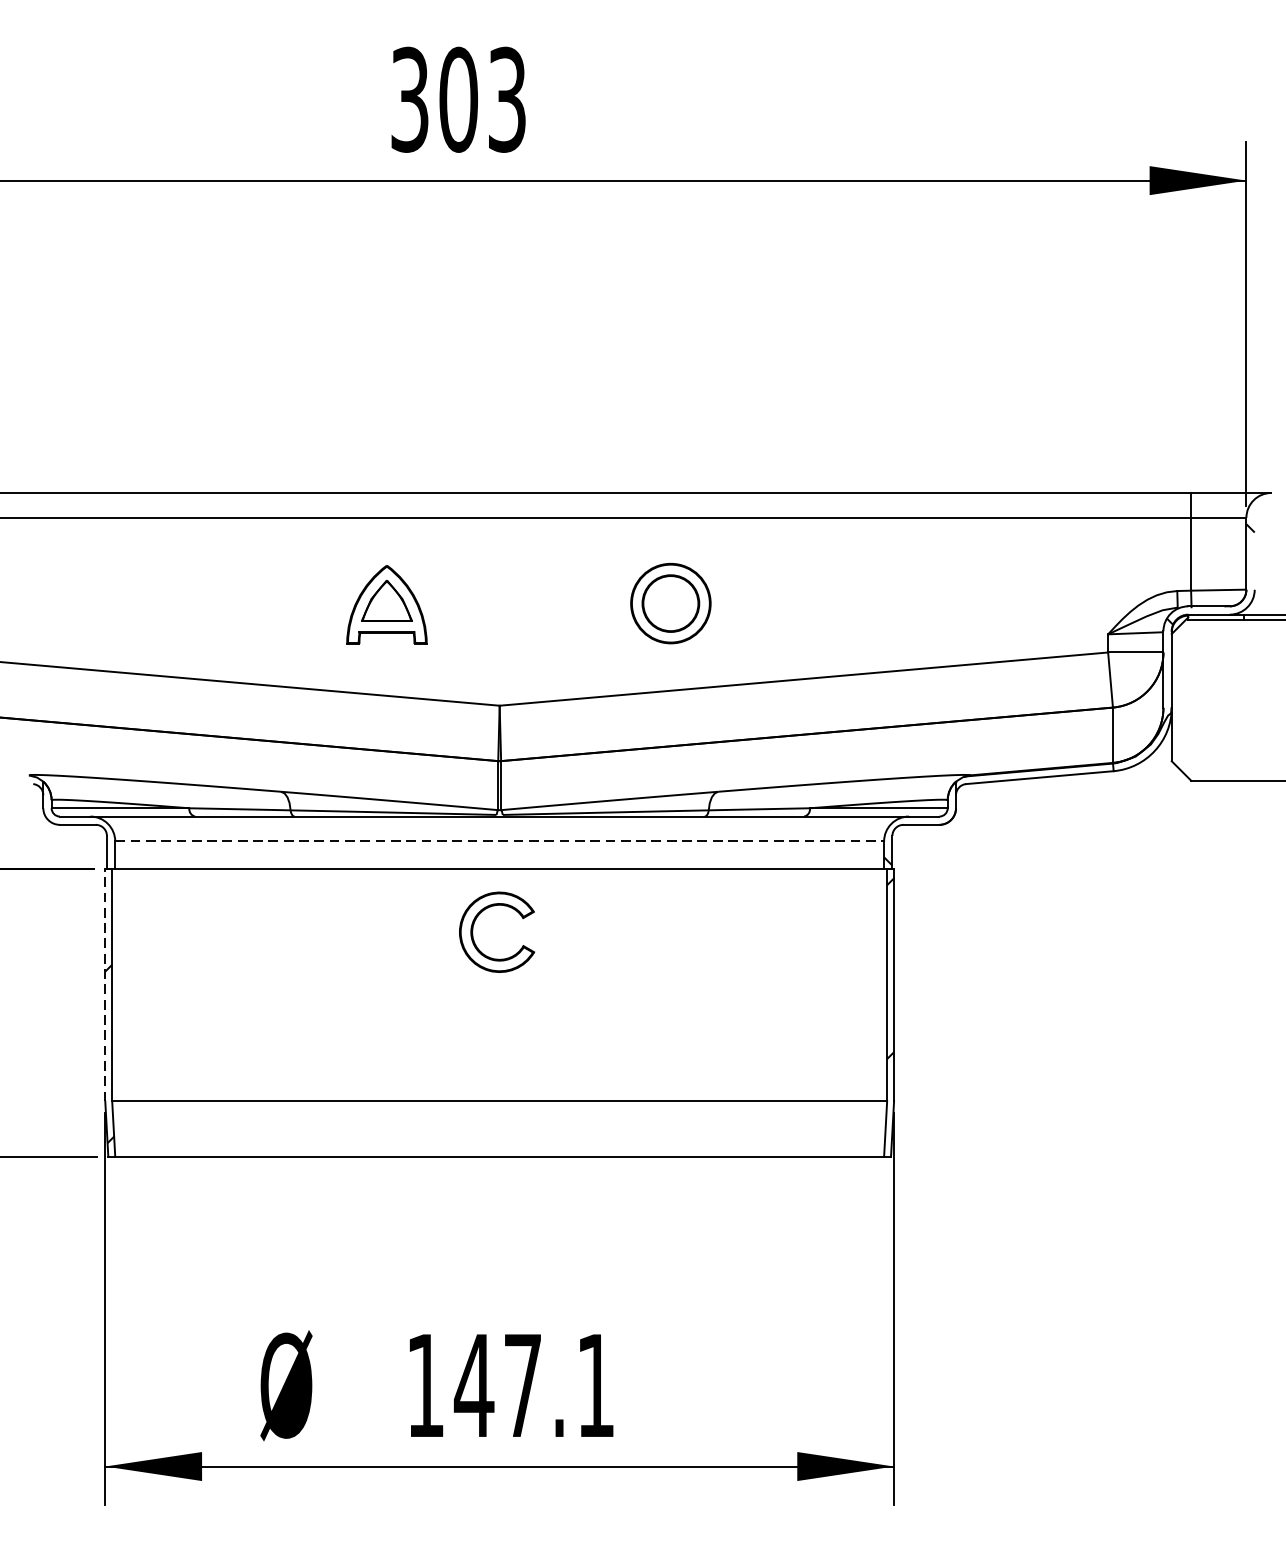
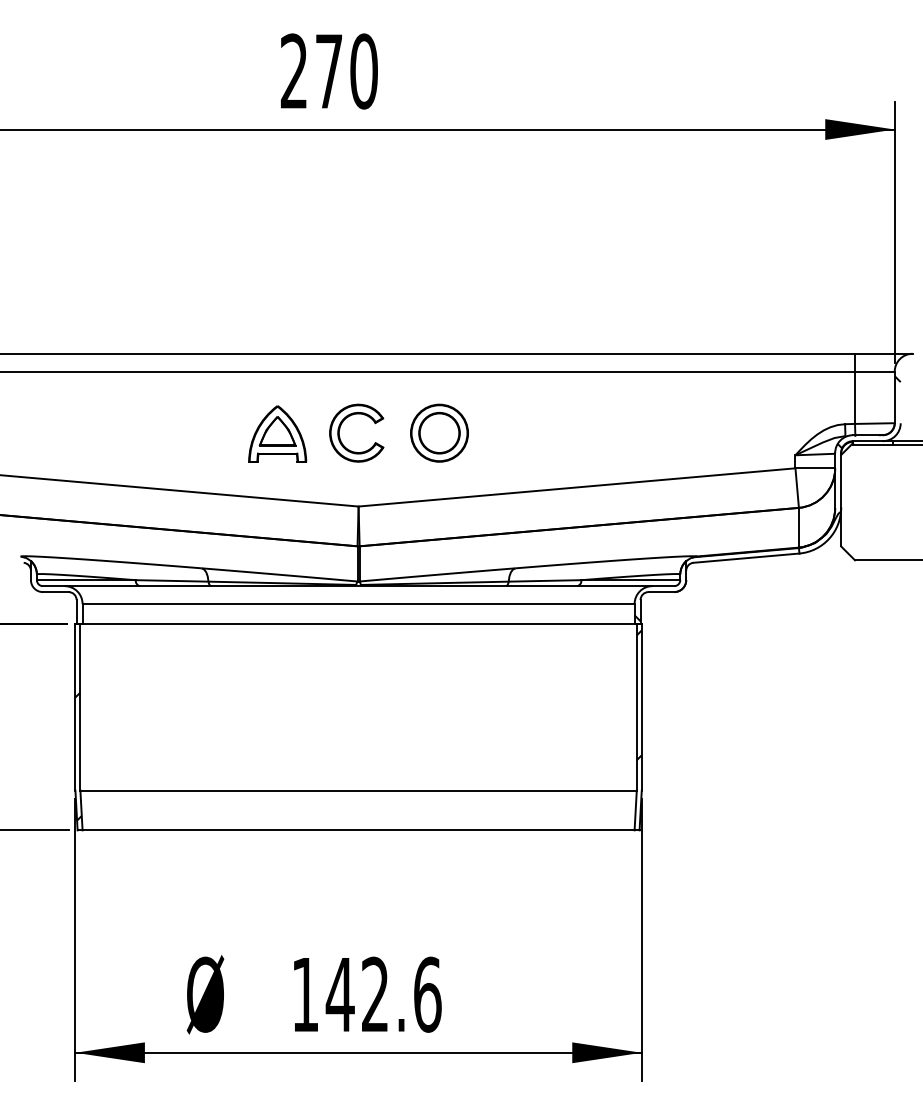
text: (457, 99) -> (328, 71), 303 -> 270
part: (670, 602) -> (439, 432), moved
line: (500, 842) -> (359, 604), dashed -> solid
part: (474, 927) -> (340, 429), moved
line: (105, 984) -> (75, 706), dashed -> solid
text: (559, 1385) -> (401, 994), 147.1 -> 142.6

